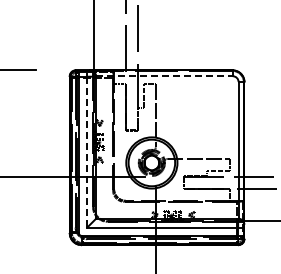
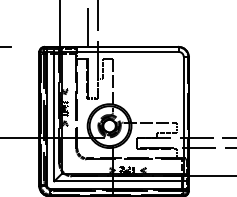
line: (164, 76) -> (120, 52), dashed -> solid
line: (87, 152) -> (54, 117), dashed -> solid

